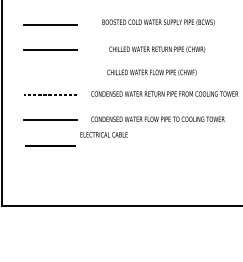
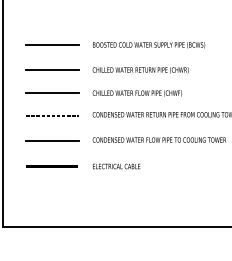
text: (158, 22) -> (149, 45), moved
text: (157, 49) -> (141, 70), moved
line: (50, 71) -> (52, 92), added
text: (151, 72) -> (137, 93), moved
text: (103, 134) -> (116, 166), moved

